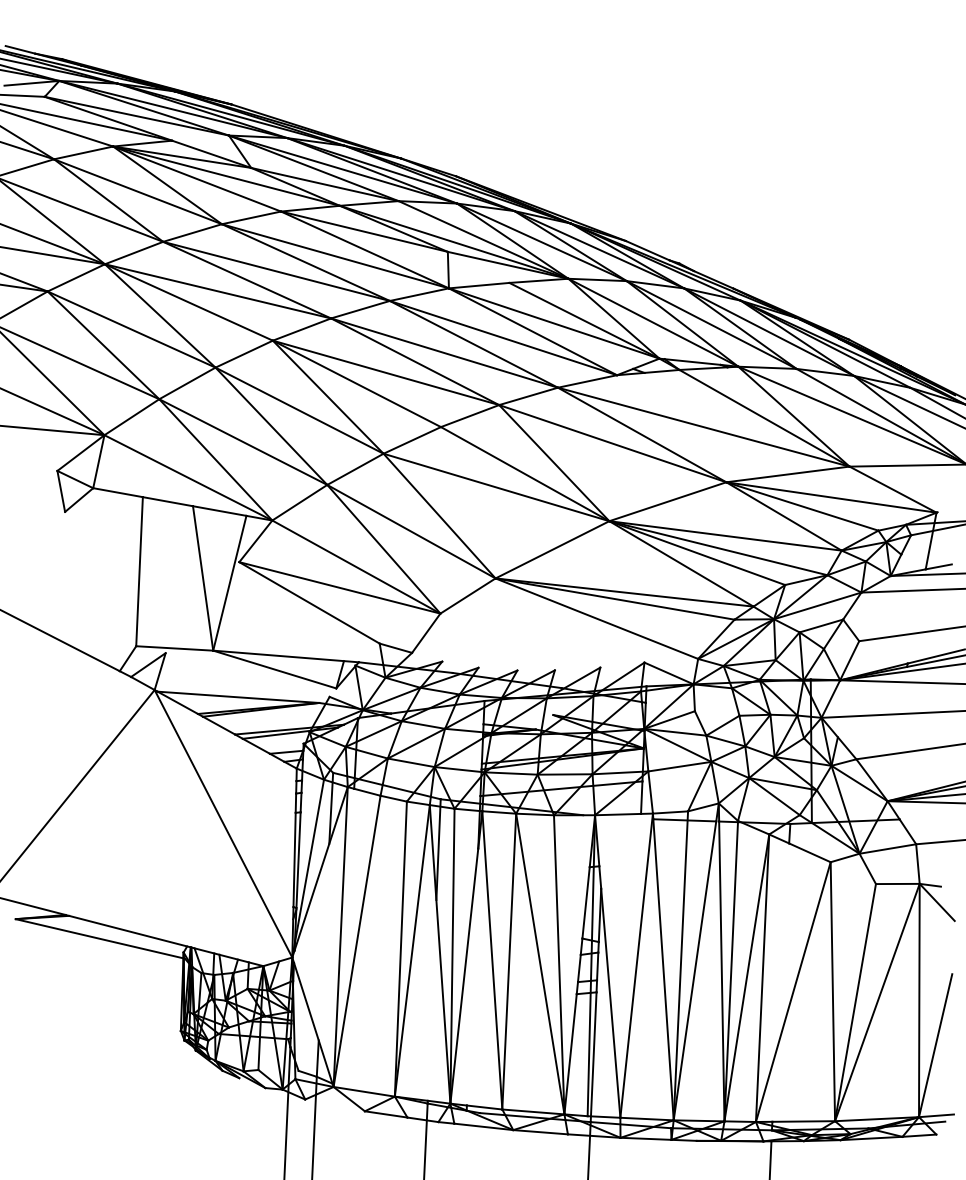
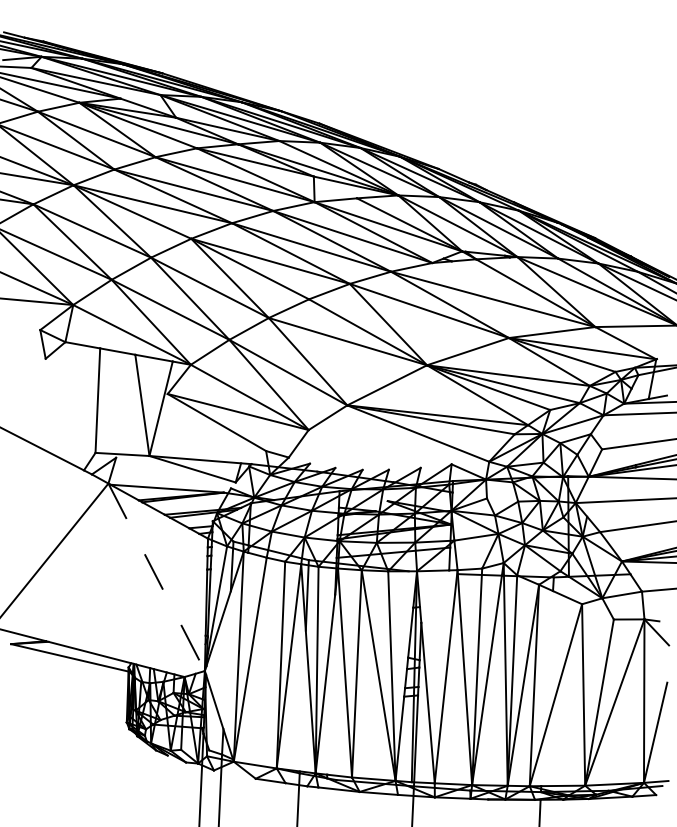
line: (223, 824) -> (156, 577), solid -> dashed

